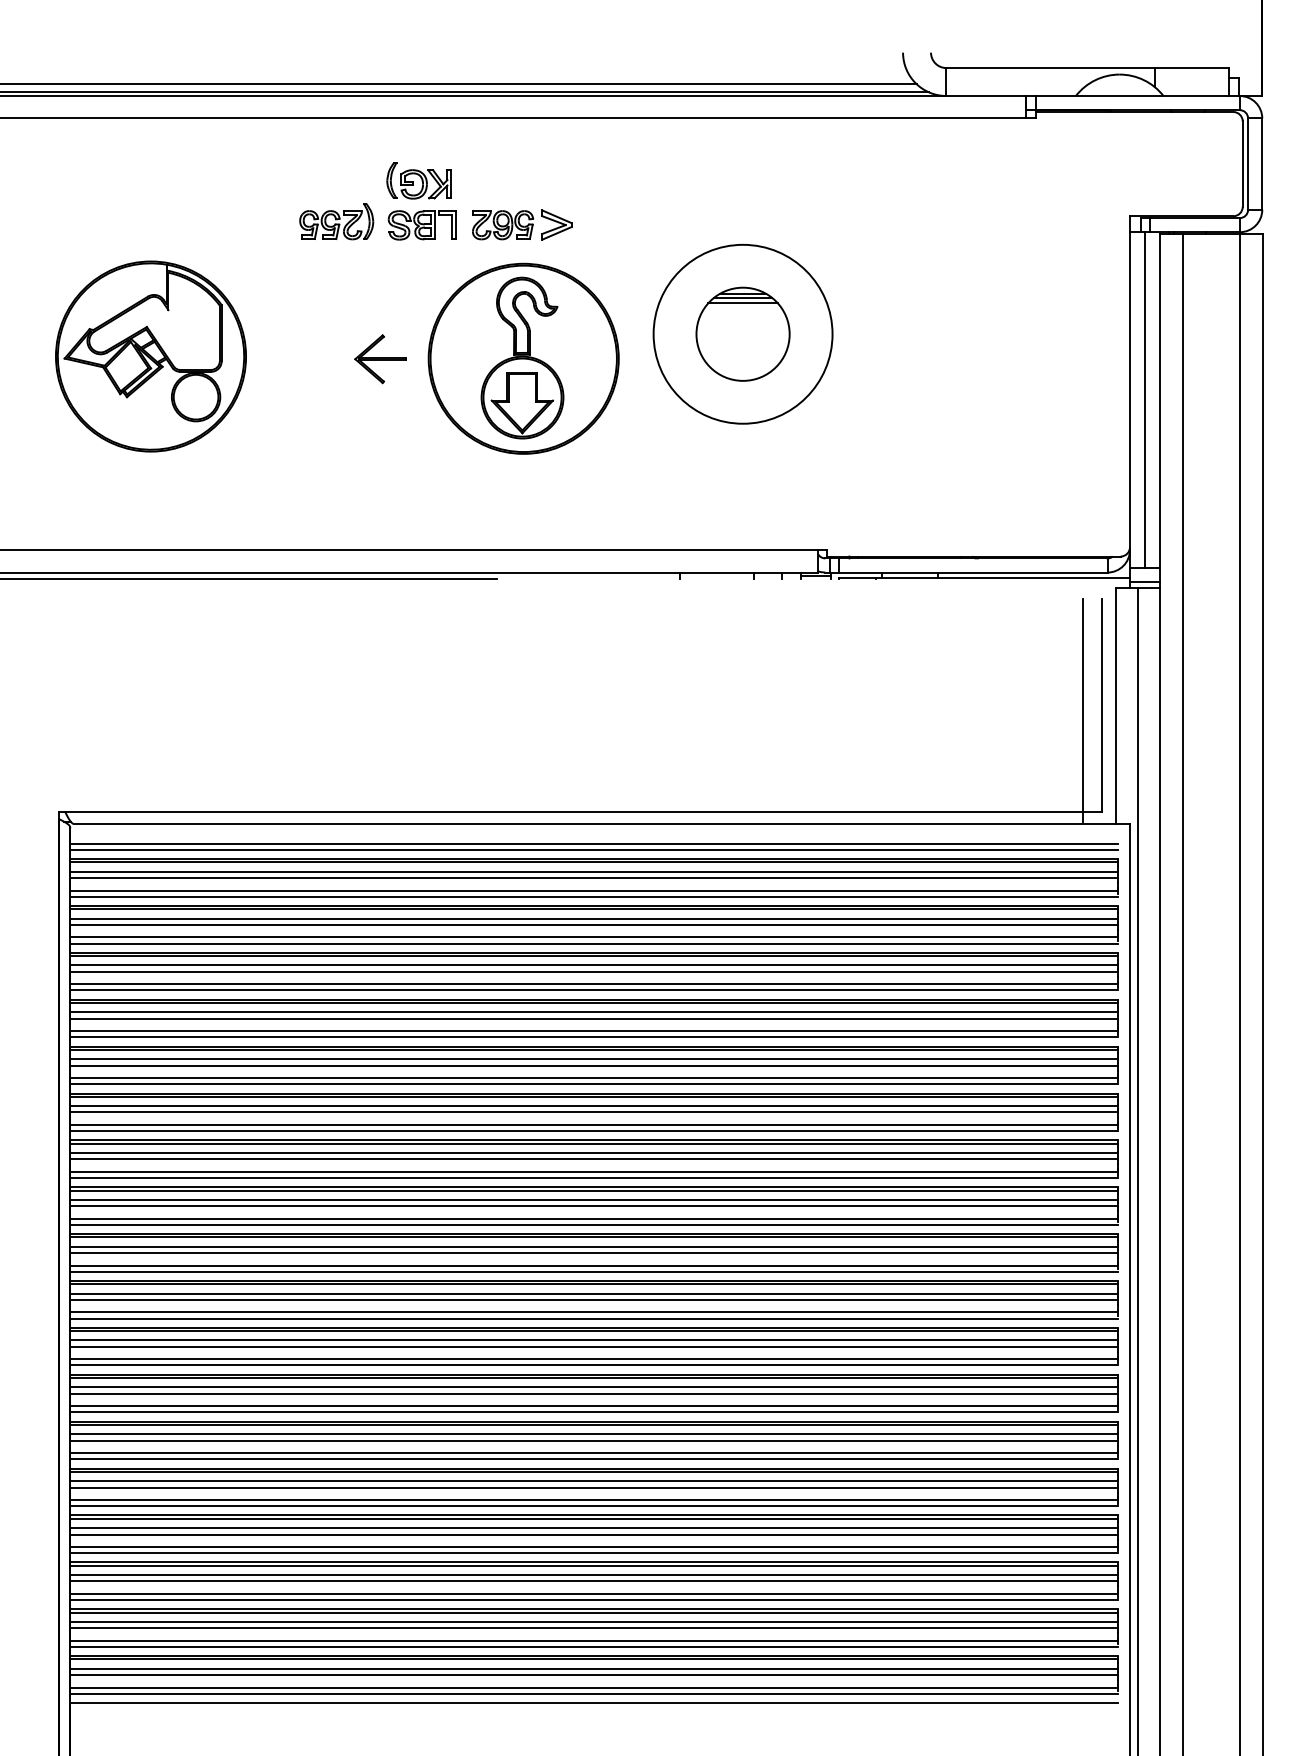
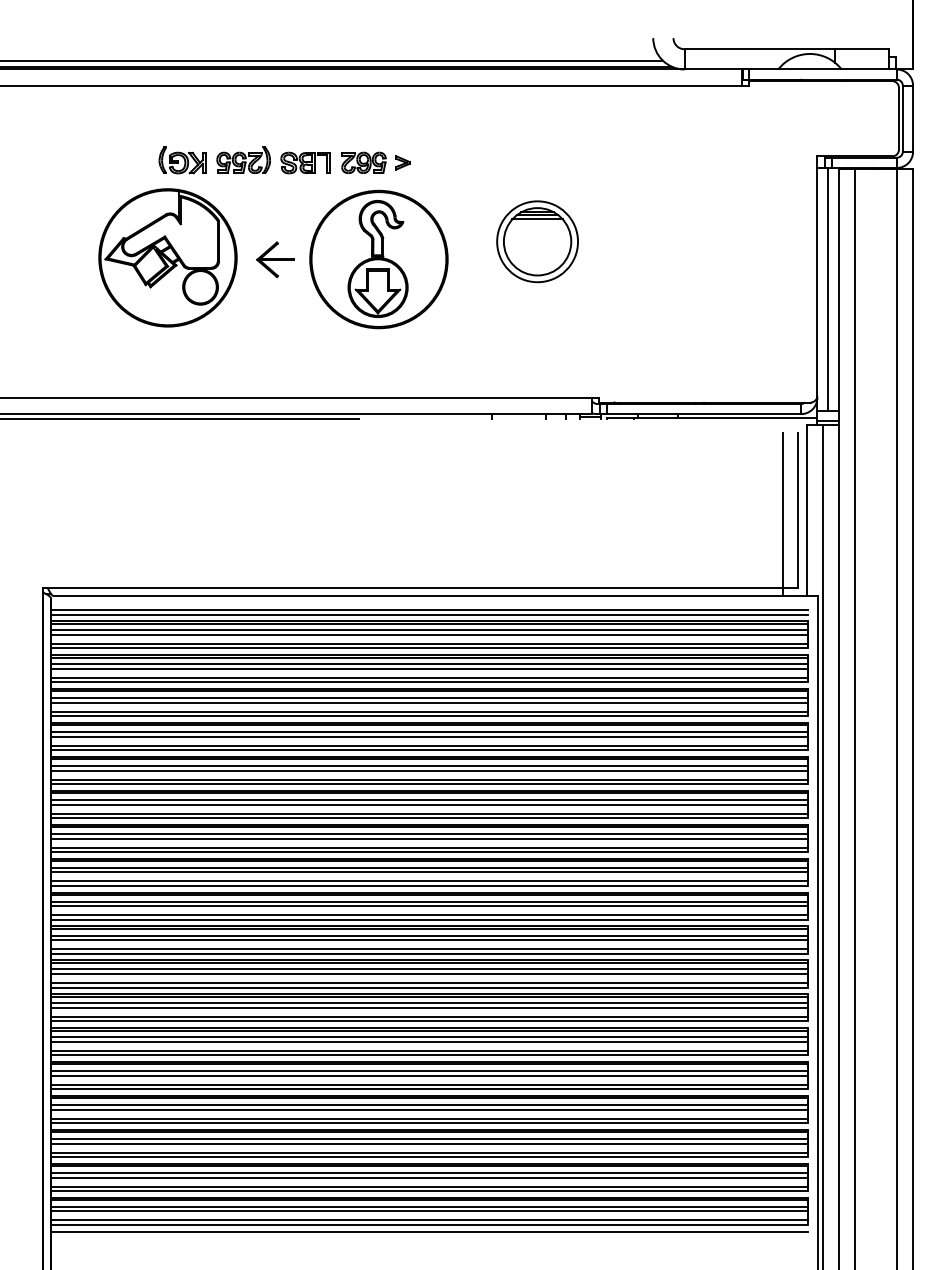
part: (418, 180) -> (182, 160), moved
part: (556, 225) -> (402, 163), size x0.62
circle: (742, 334) -> (537, 241), size x0.62
part: (150, 356) -> (167, 257), moved

